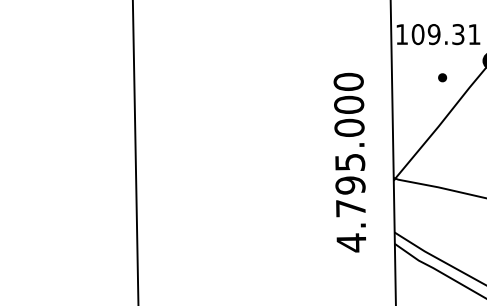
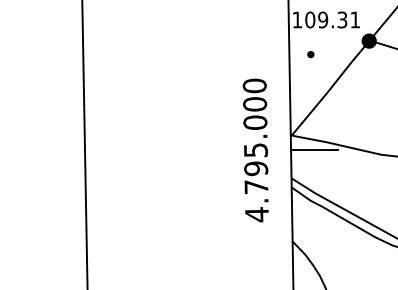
part: (442, 77) -> (310, 54), moved
text: (349, 162) -> (255, 150), moved
line: (423, 197) -> (314, 150), added

